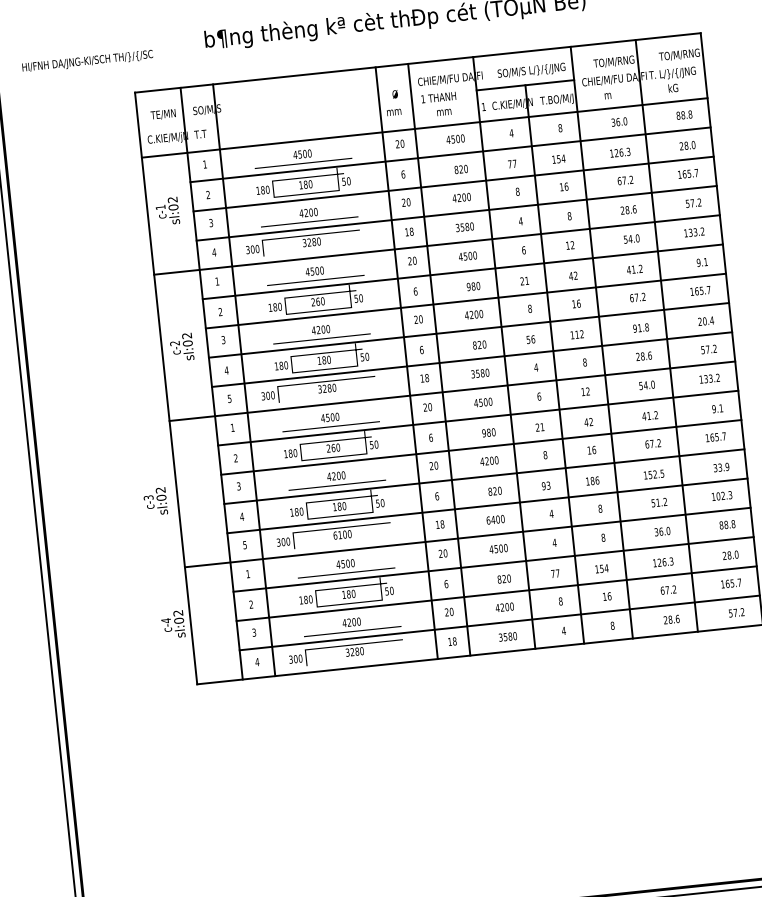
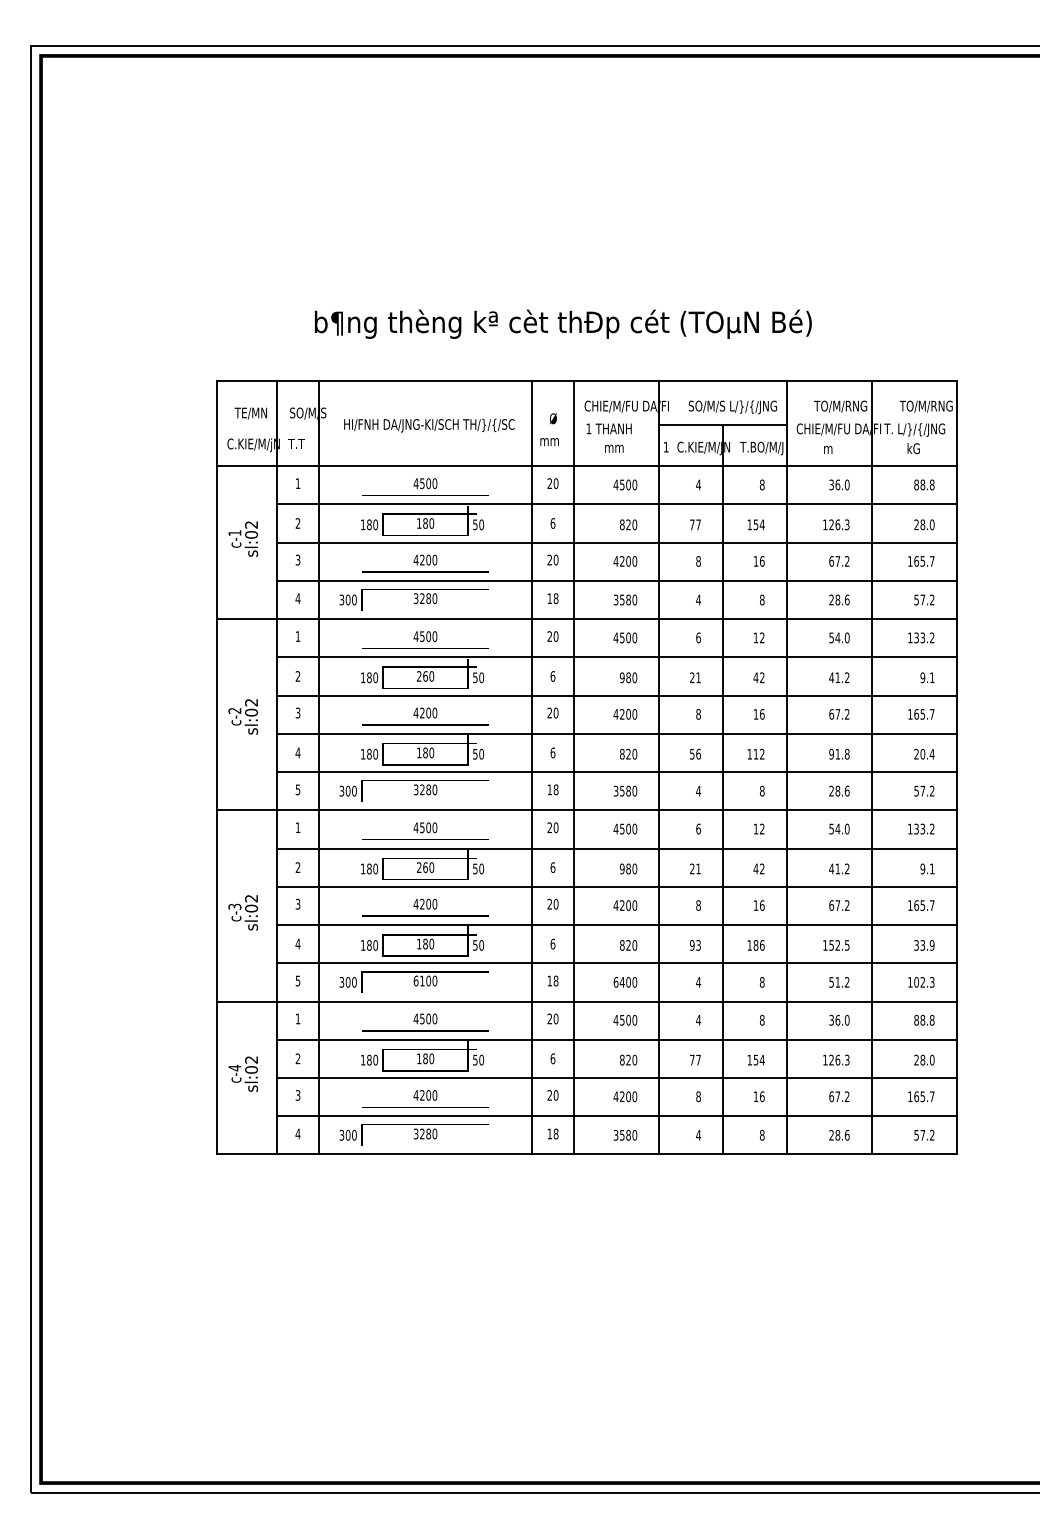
text: (87, 61) -> (429, 425), moved
text: (155, 501) -> (243, 912), moved
text: (173, 624) -> (243, 1073), moved

